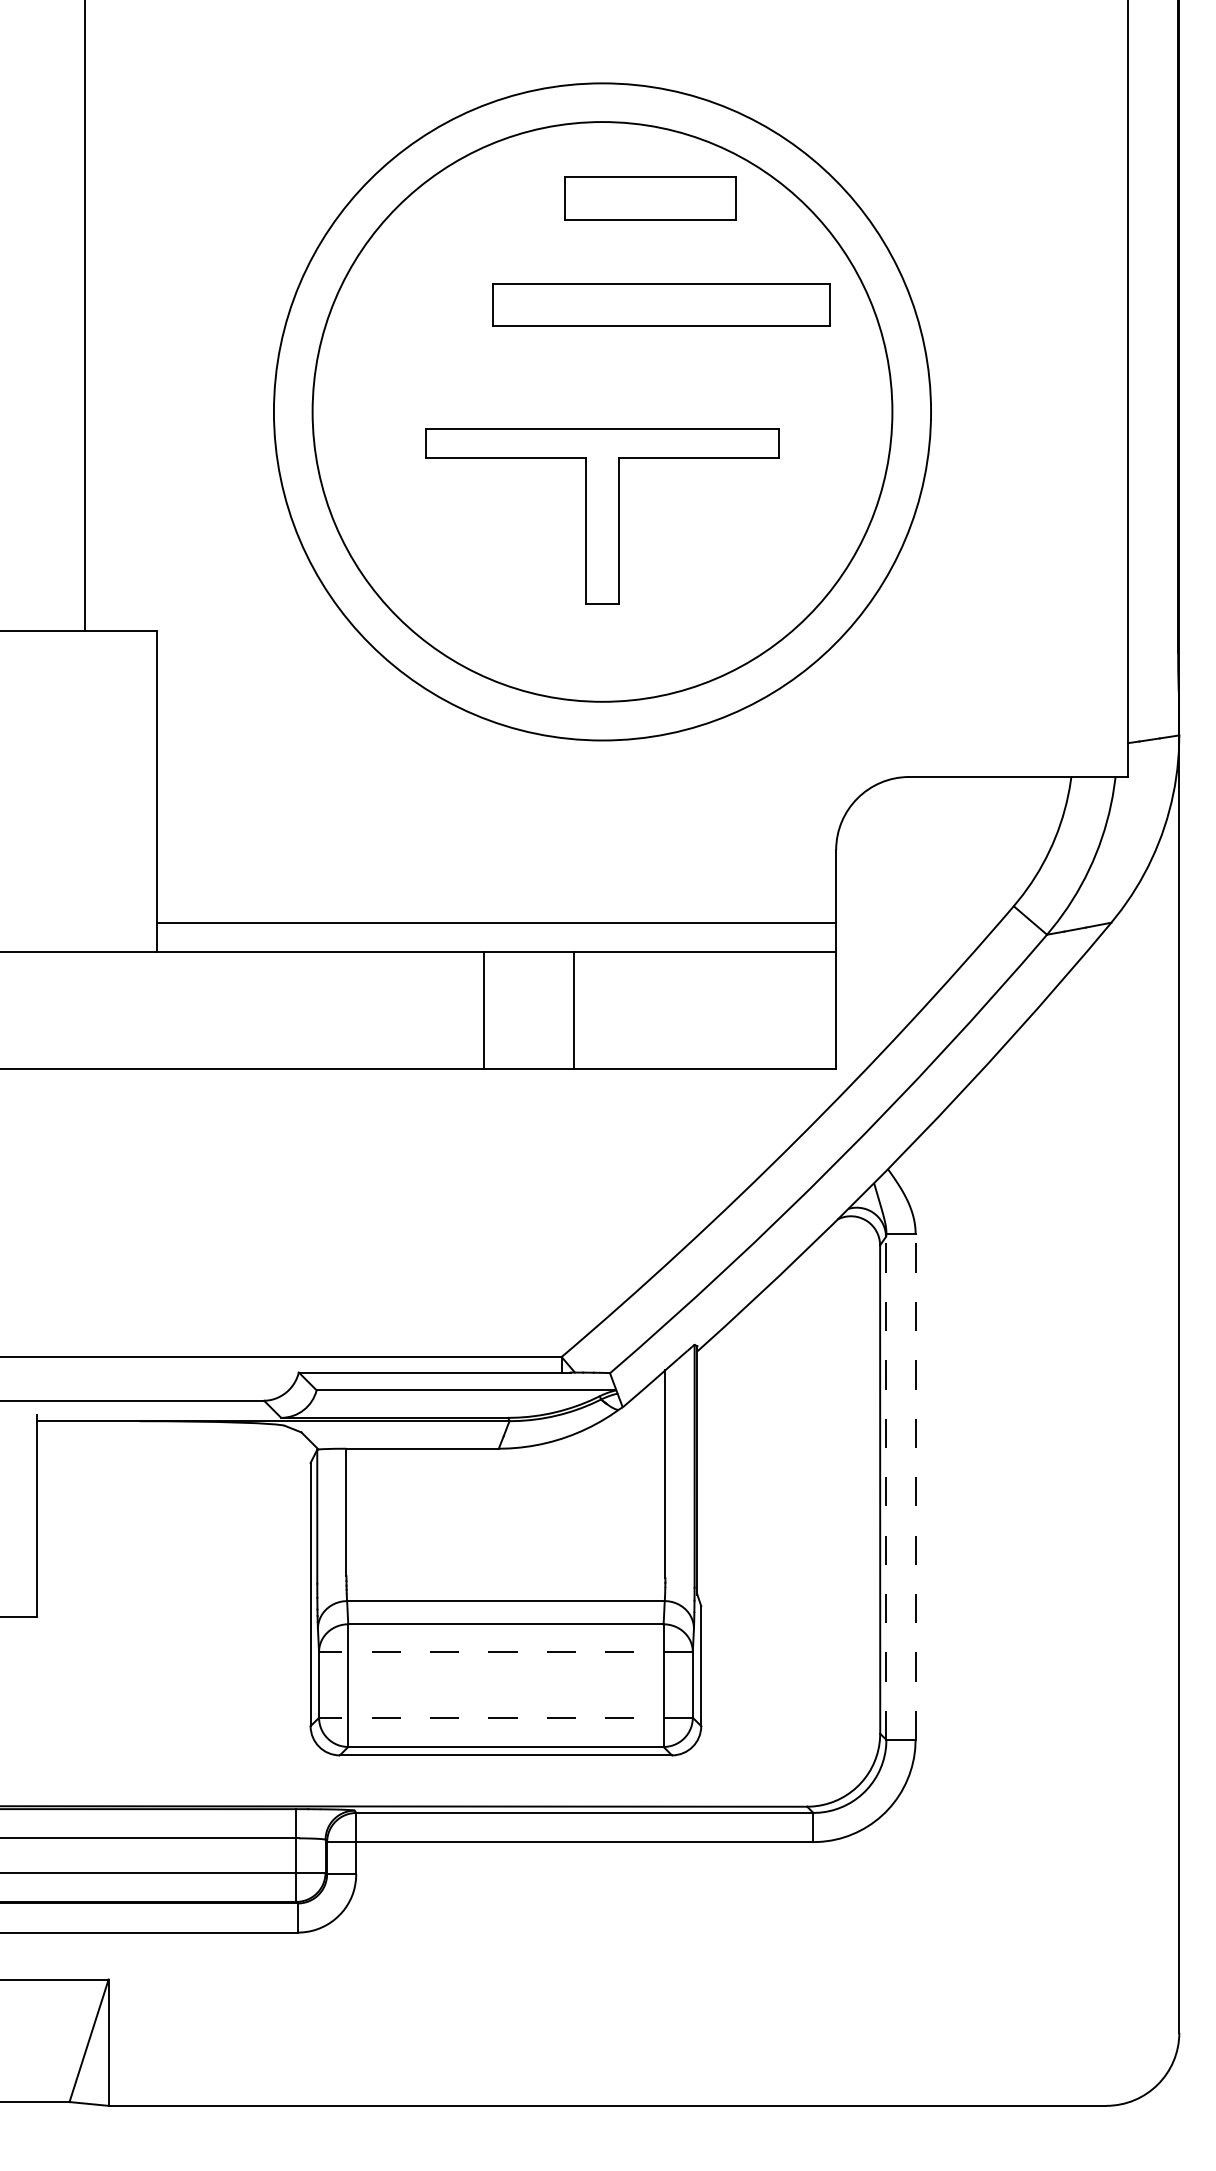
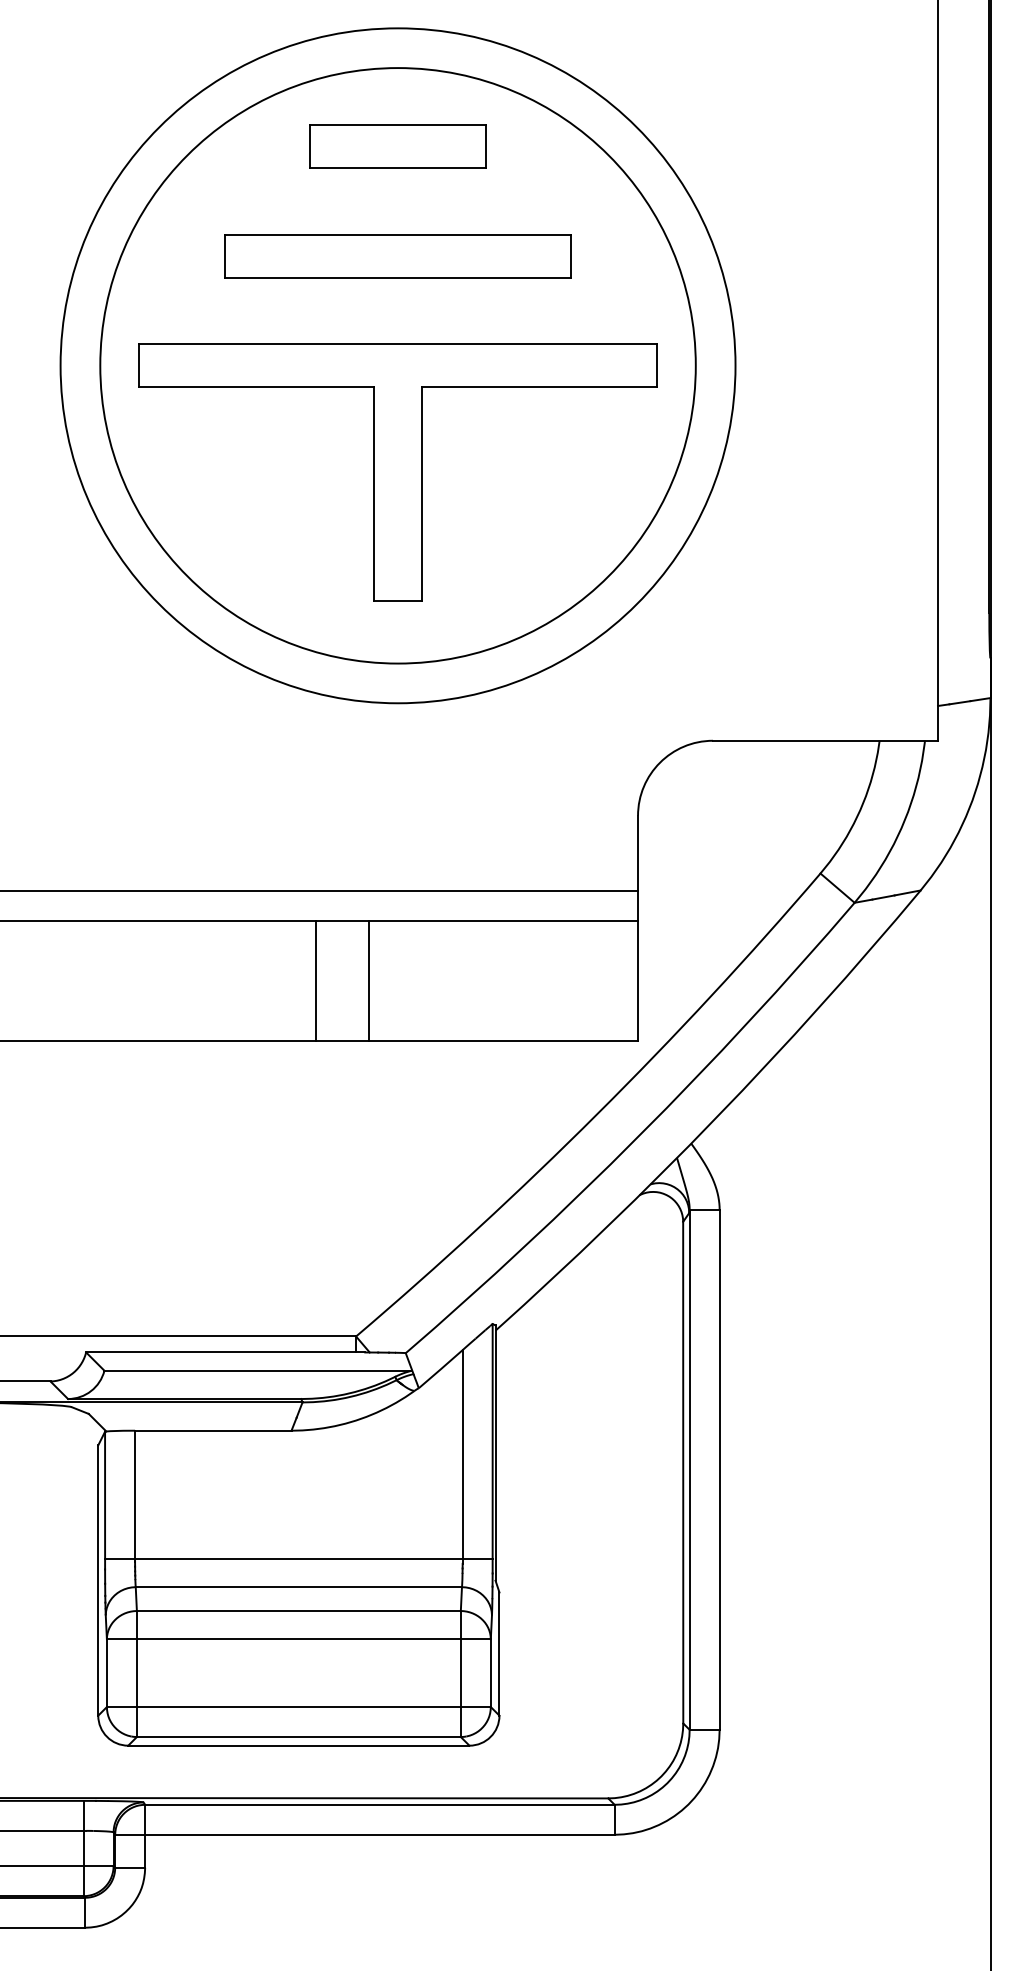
part: (650, 198) -> (398, 146), moved
part: (661, 304) -> (398, 255), moved
part: (602, 515) -> (398, 472), size x1.43
line: (483, 1010) -> (315, 980), moved
line: (886, 1486) -> (689, 1469), dashed -> solid
line: (915, 1486) -> (719, 1469), dashed -> solid
line: (505, 1573) -> (298, 1558), added
line: (505, 1651) -> (298, 1638), dashed -> solid
line: (505, 1717) -> (298, 1706), dashed -> solid

